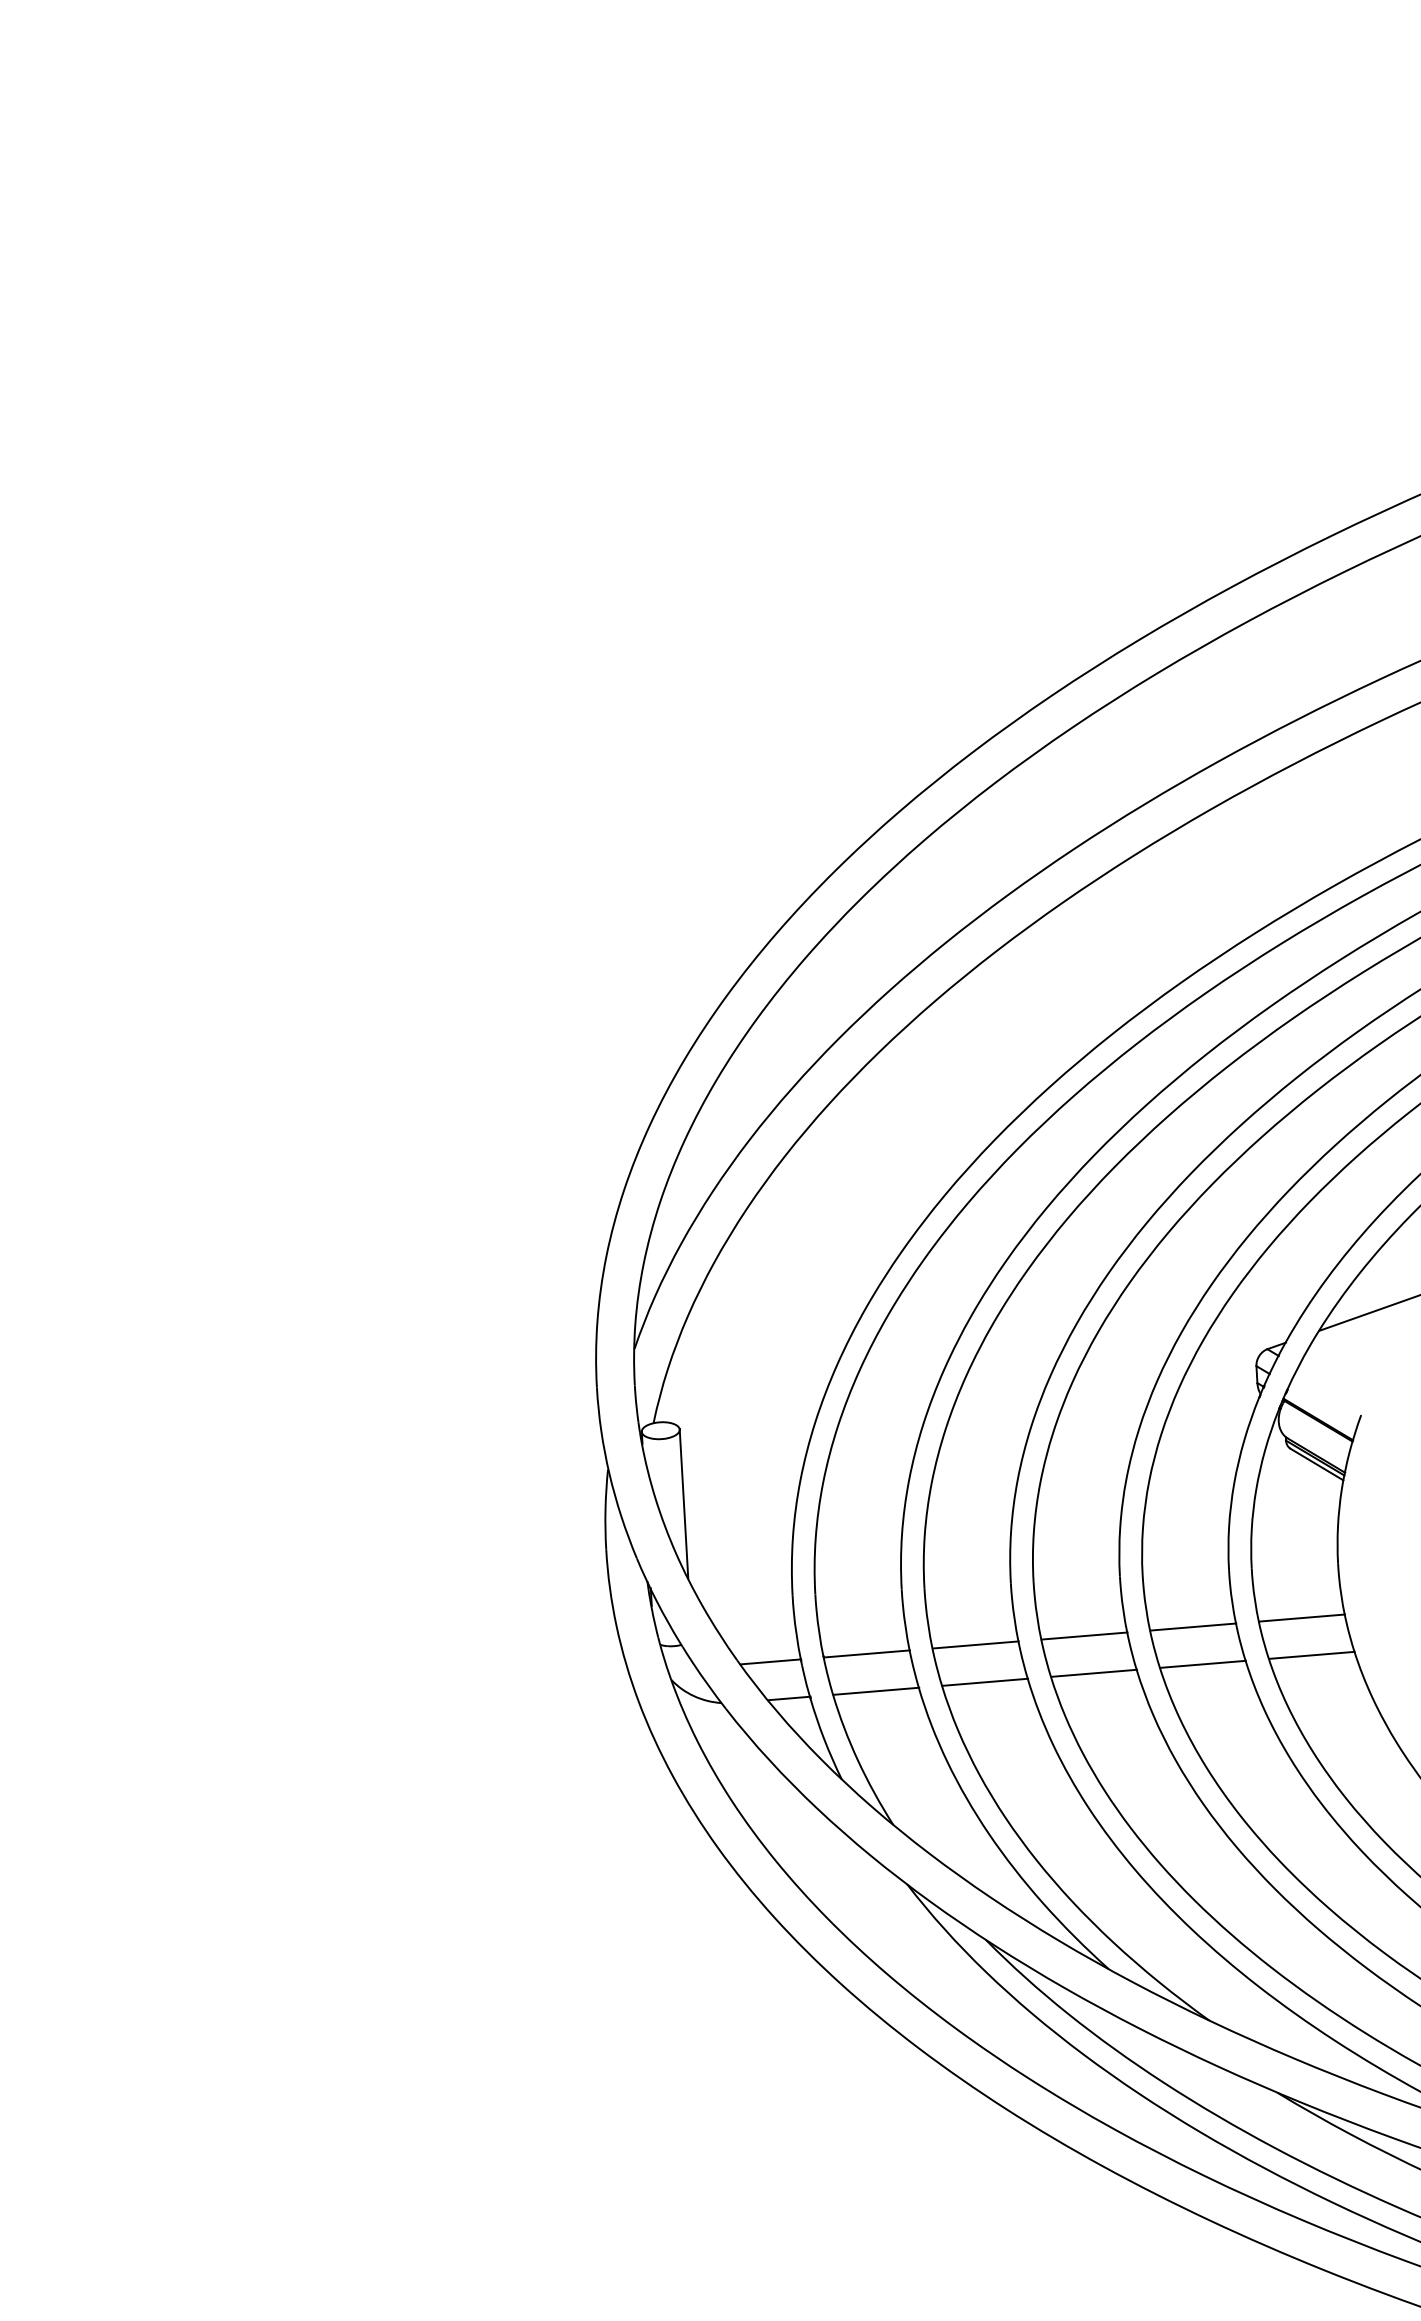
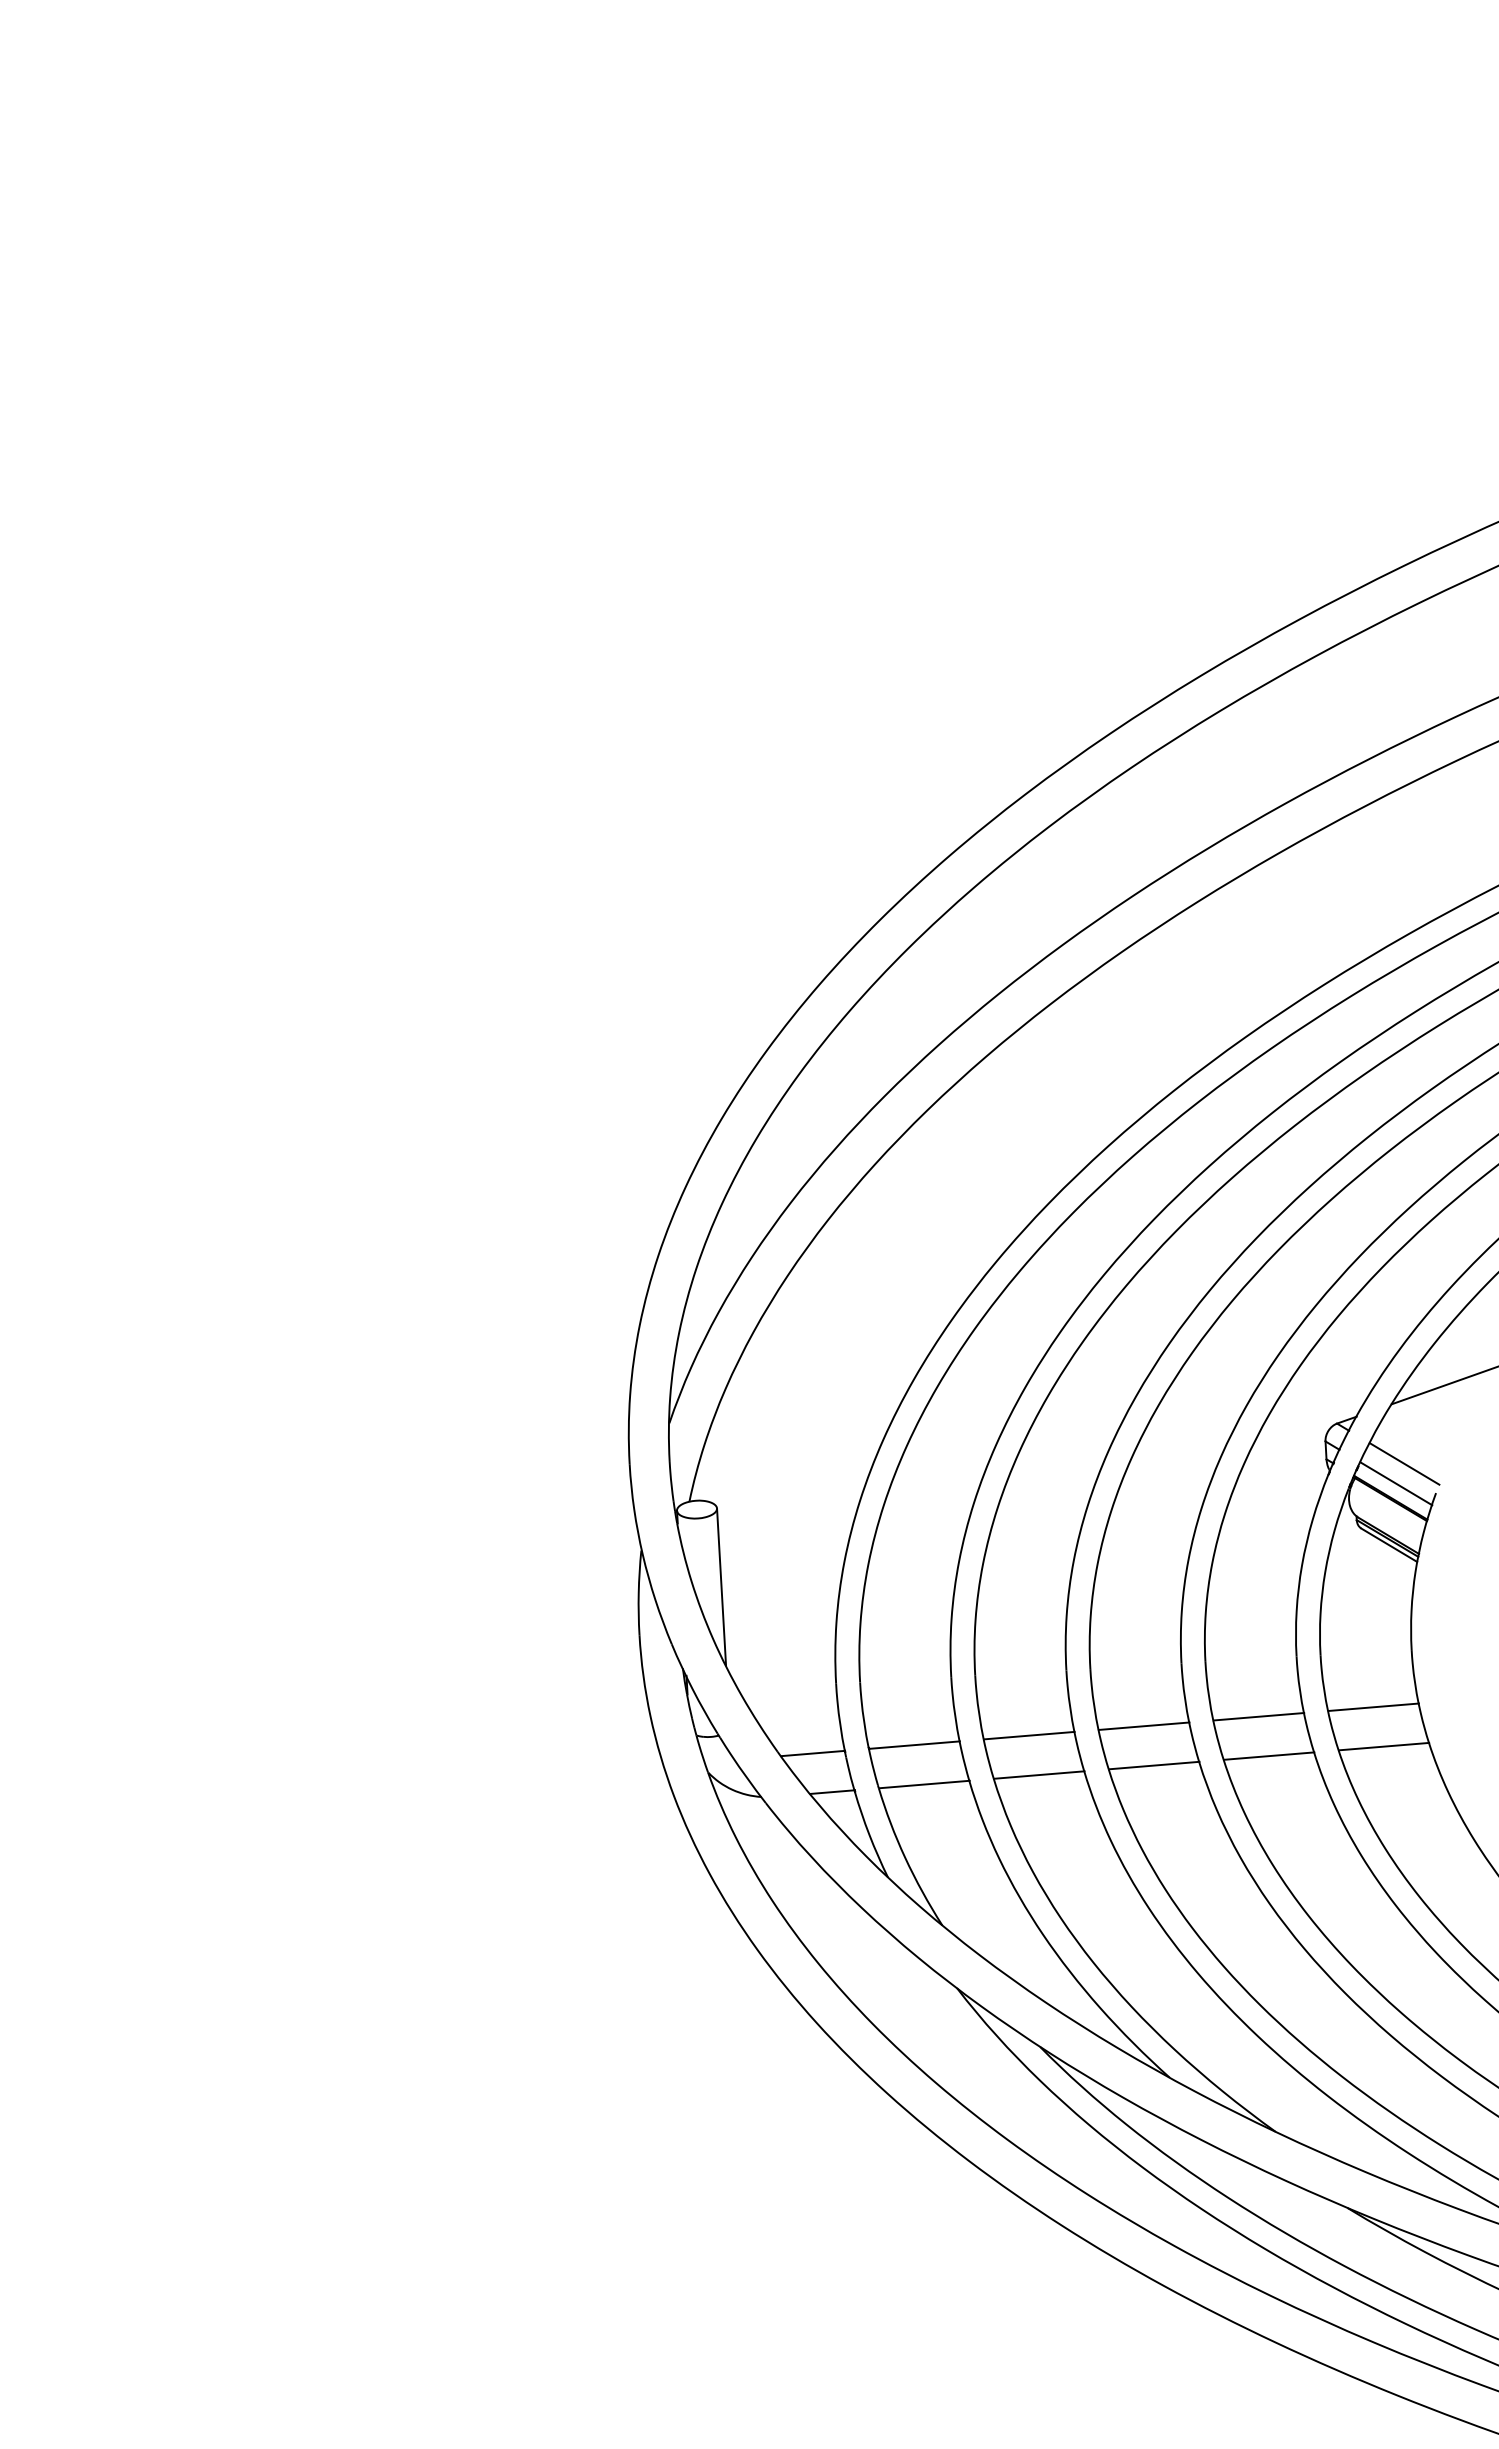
line: (1331, 1387) -> (1404, 1463), added
line: (1323, 1405) -> (1396, 1483), added

